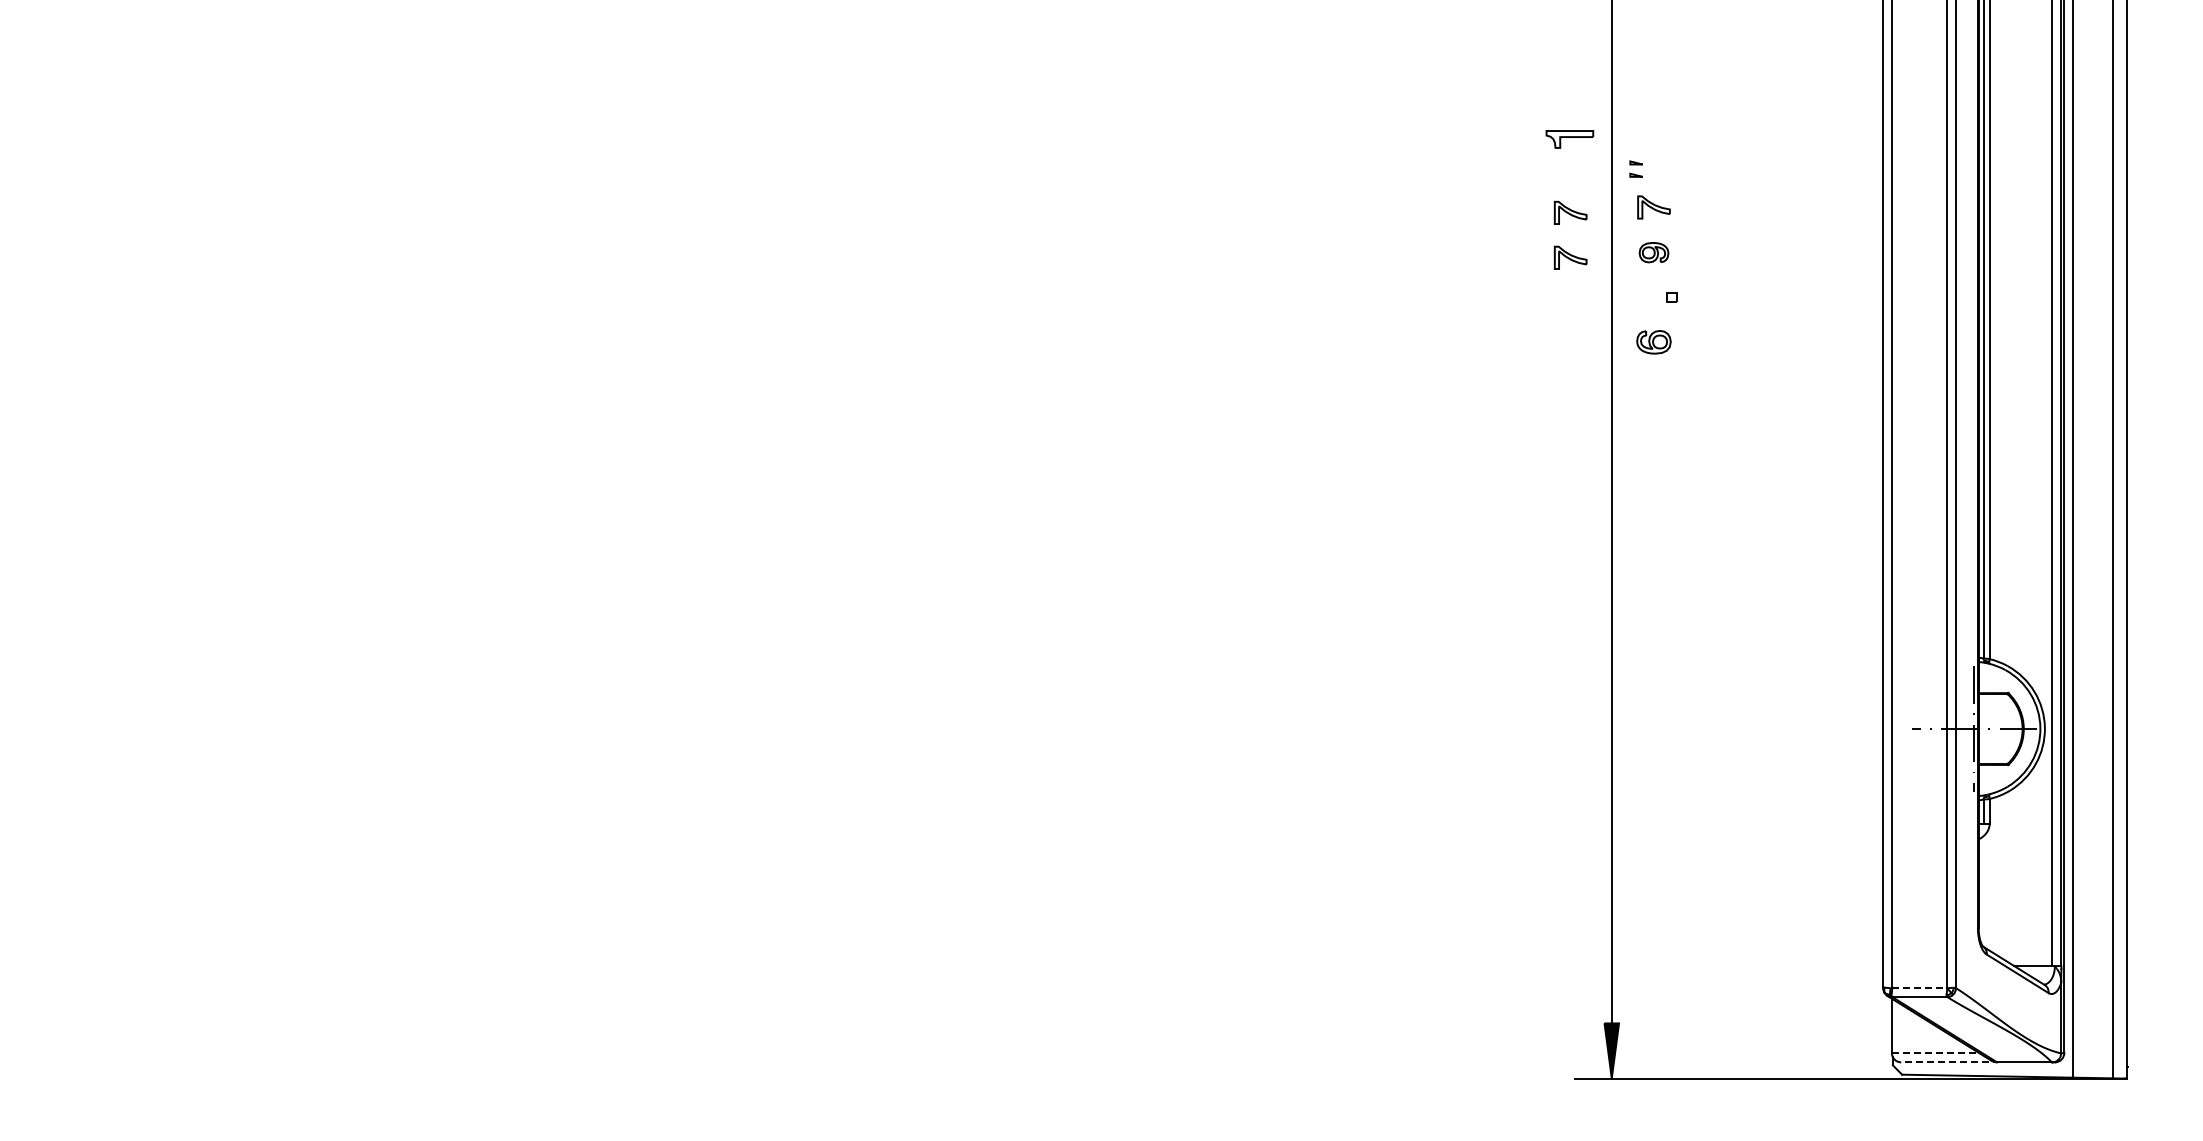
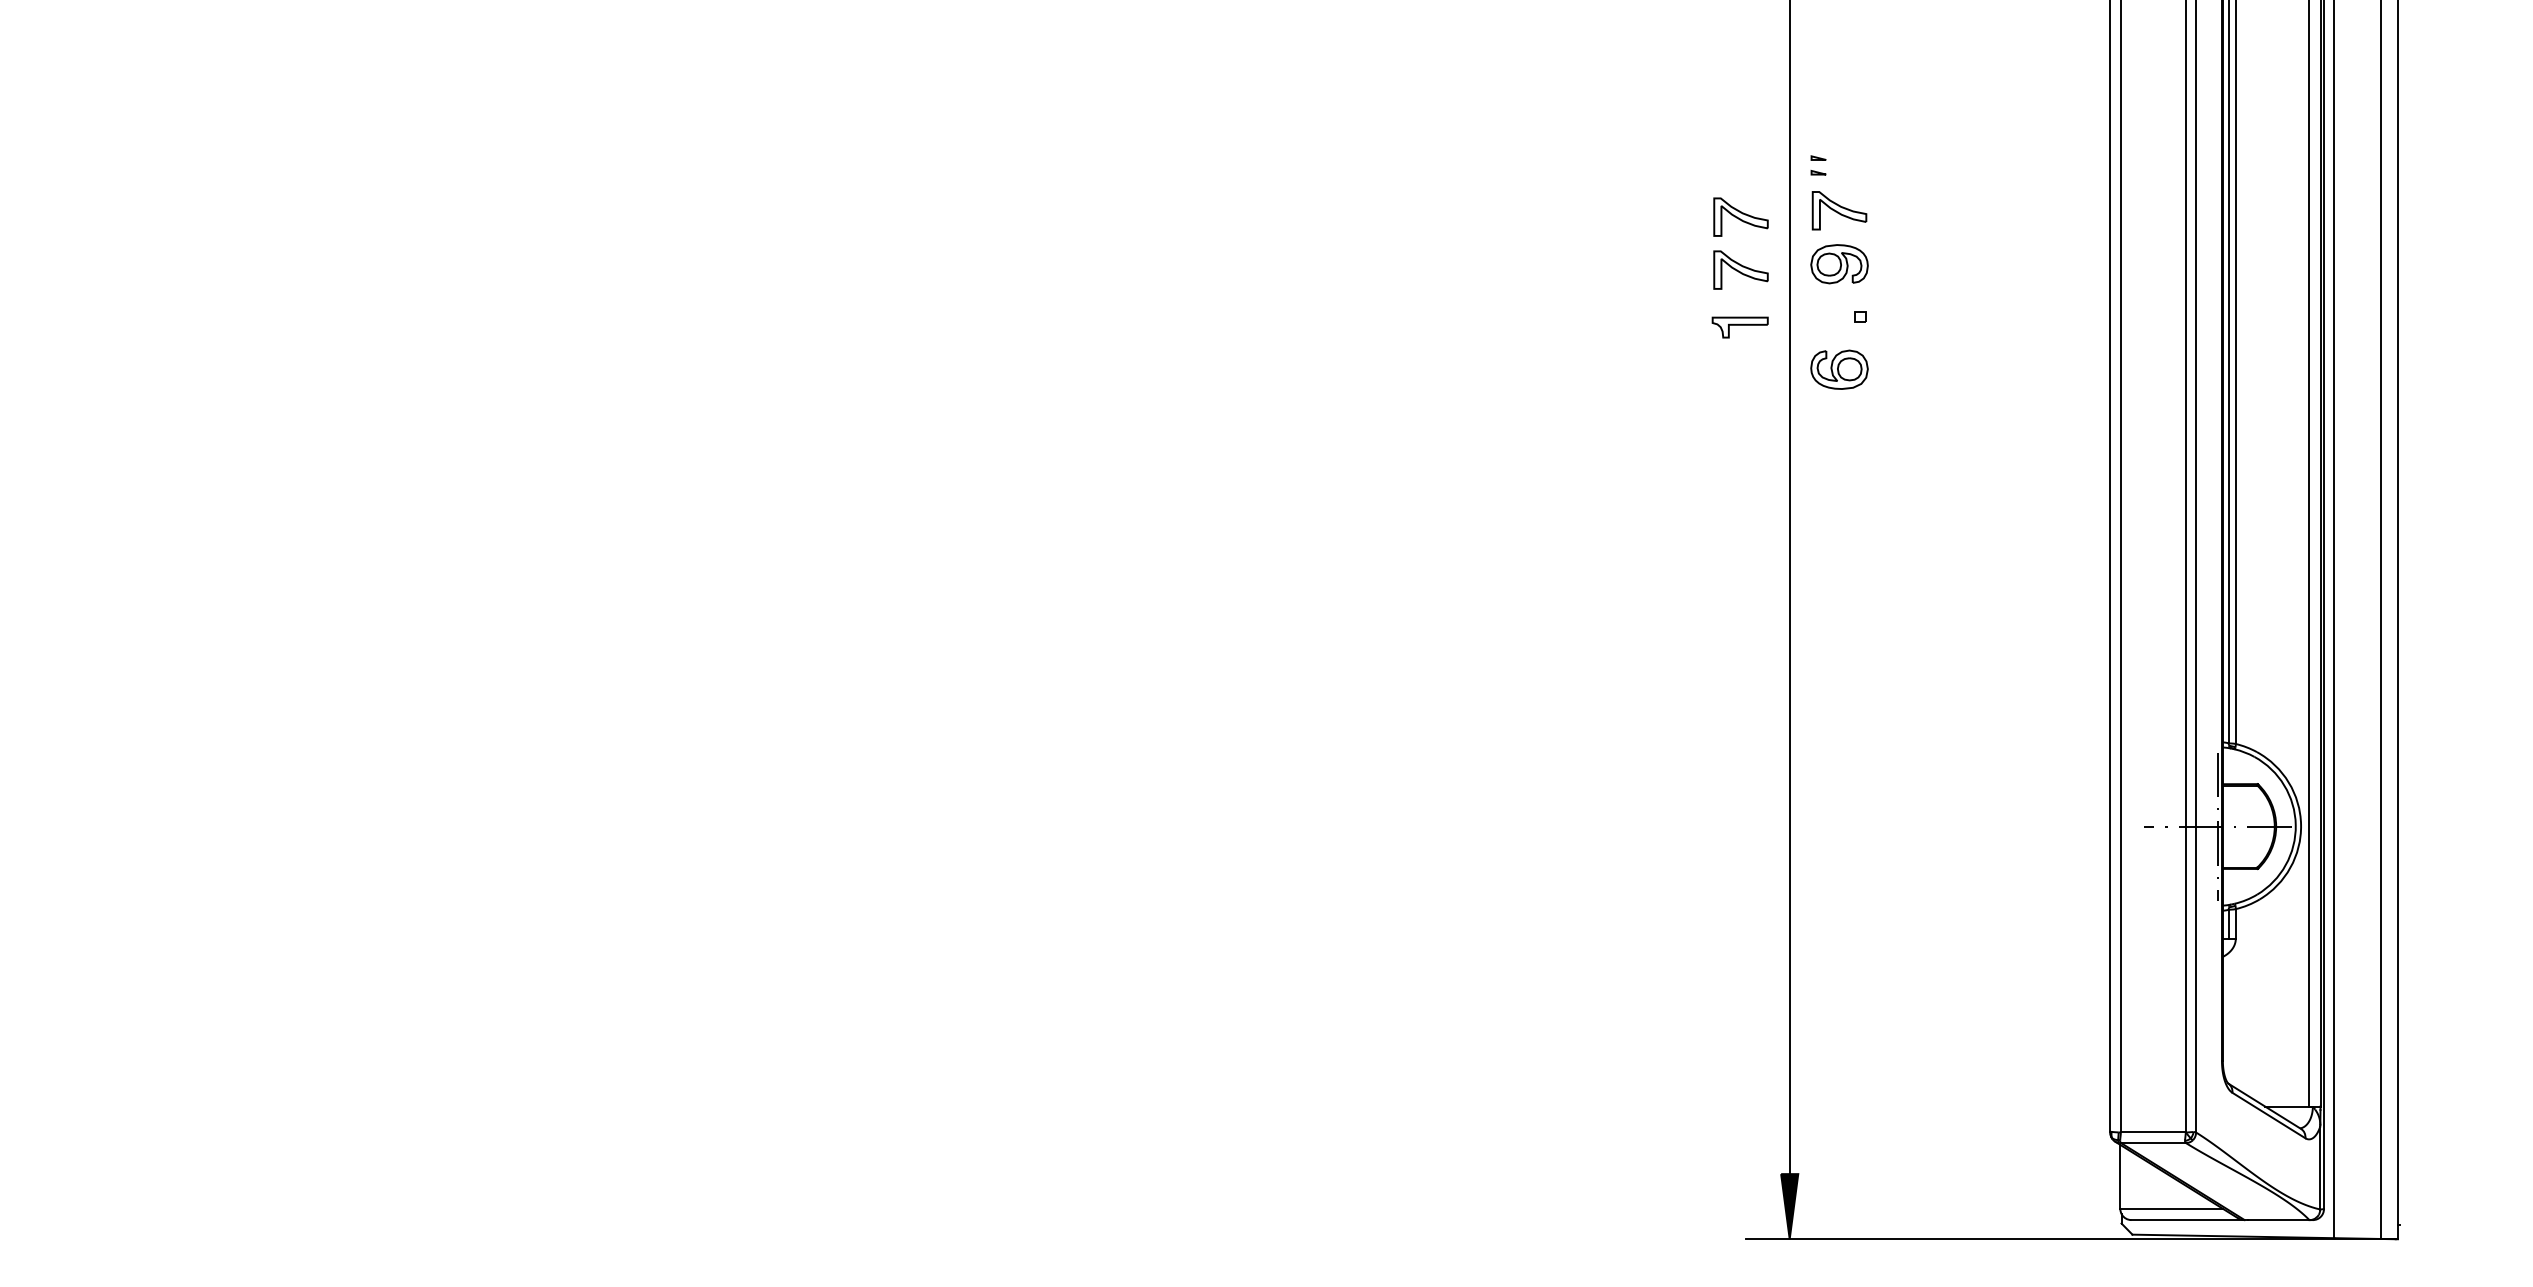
part: (1569, 139) -> (1739, 327), moved
part: (1653, 207) -> (1838, 210), size x1.43
part: (1570, 212) -> (1740, 216), size x1.43
part: (1653, 252) -> (1838, 263), size x1.67
part: (1570, 257) -> (1740, 269), size x1.43
part: (1653, 342) -> (1838, 370), size x1.43
line: (1920, 988) -> (2154, 1132), dashed -> solid
line: (1935, 1053) -> (2171, 1209), dashed -> solid
line: (1950, 1062) -> (2189, 1220), dashed -> solid

